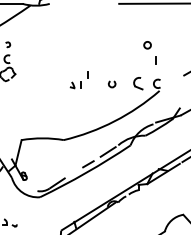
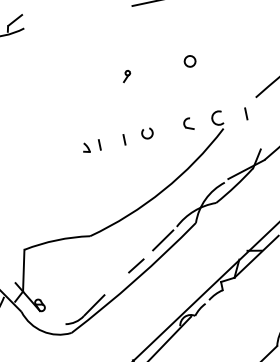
part: (106, 46) -> (126, 76), added
line: (155, 60) -> (244, 113), moved
line: (87, 74) -> (123, 139), moved
part: (138, 83) -> (188, 123), size x0.62

